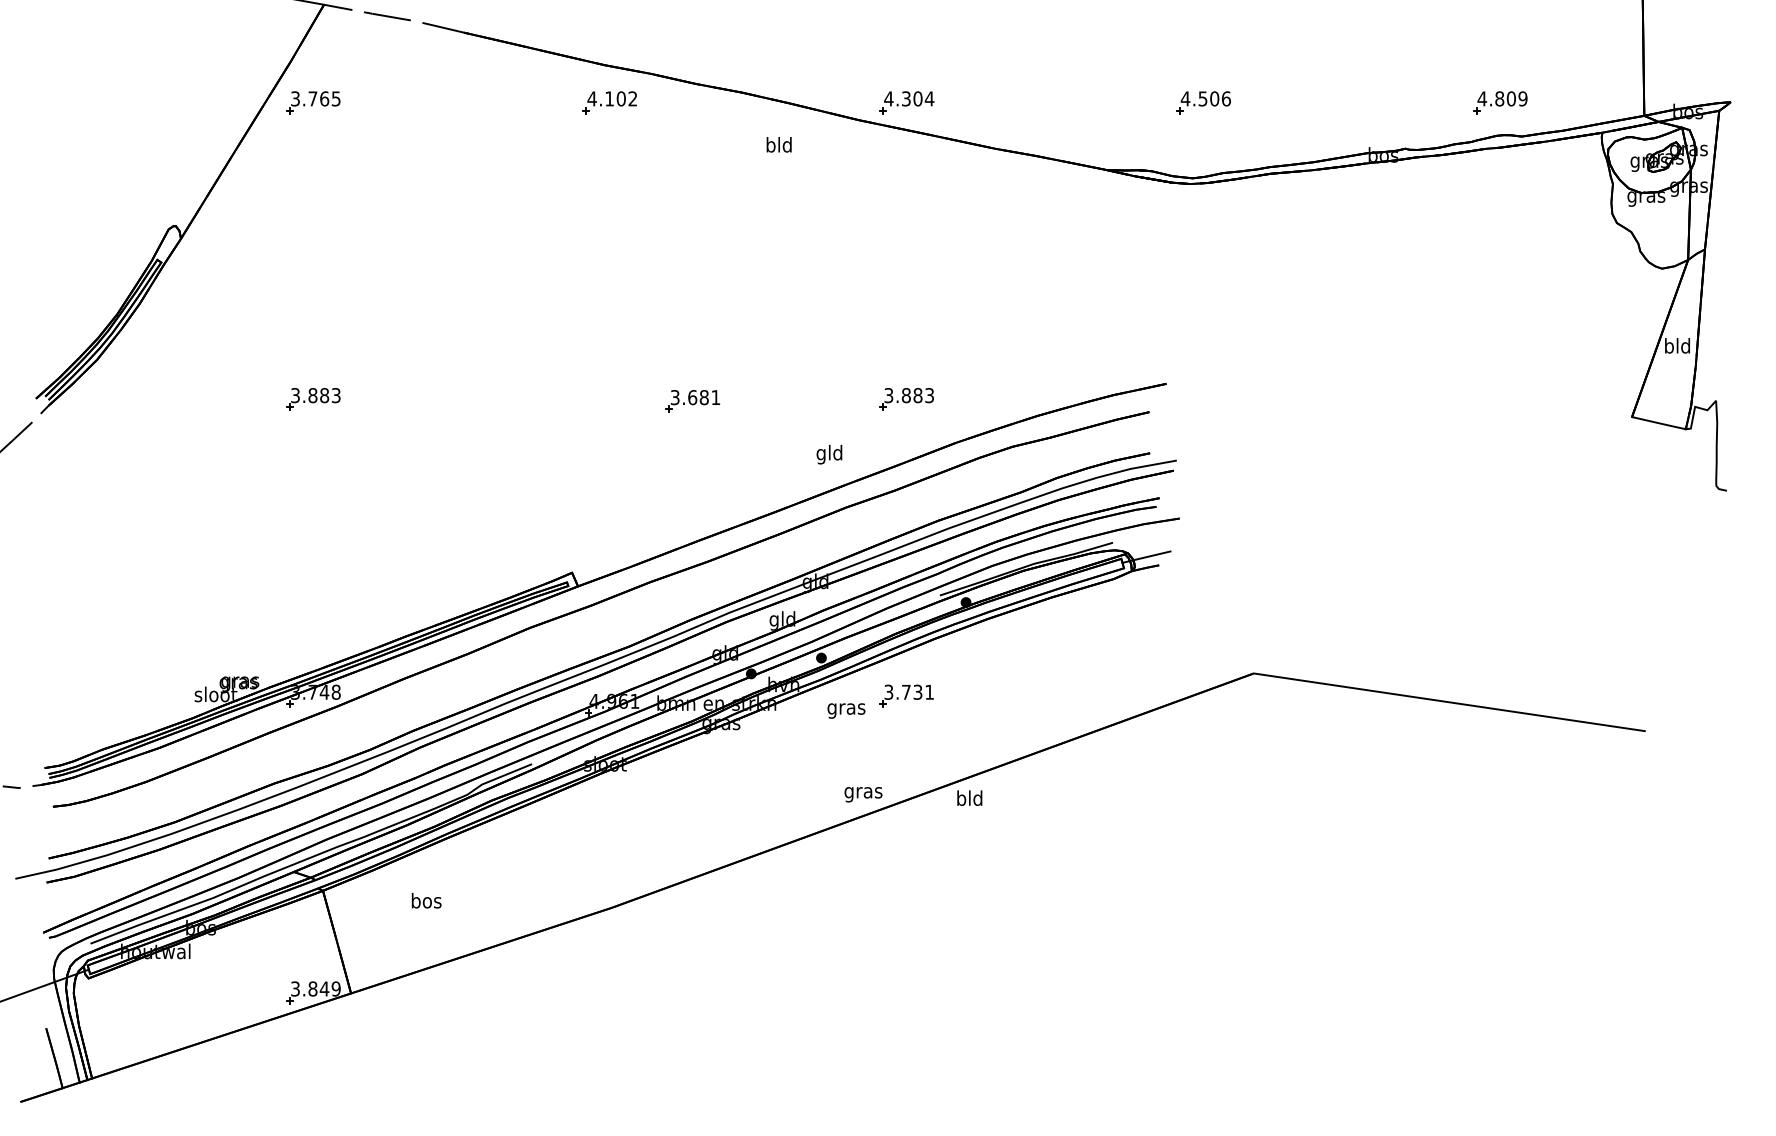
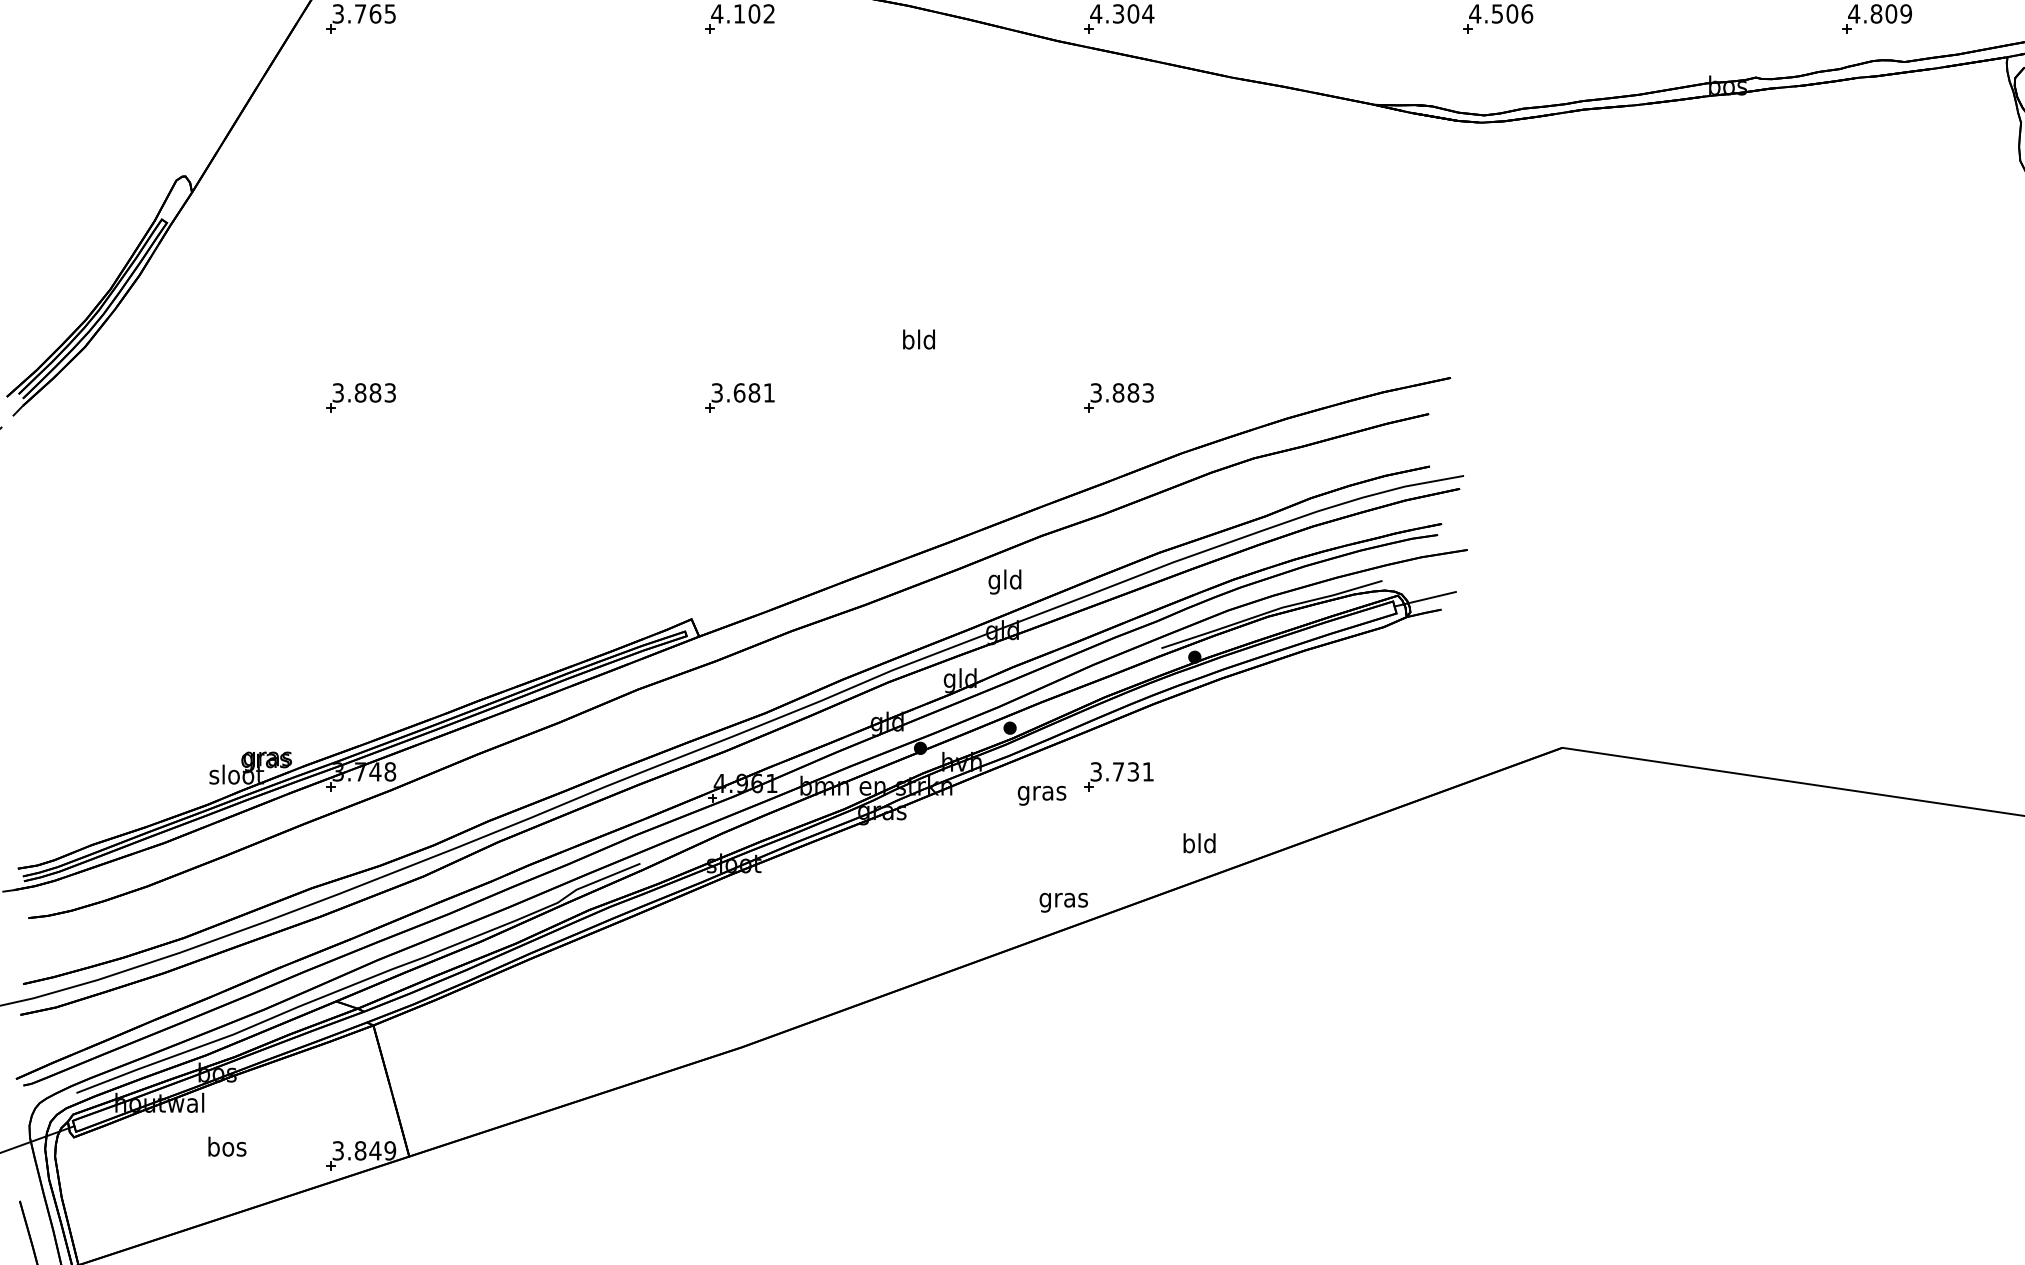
text: (778, 144) -> (918, 339), moved
part: (692, 401) -> (739, 397), moved
text: (829, 454) -> (1005, 581), moved
text: (969, 797) -> (1199, 842), moved
text: (426, 900) -> (227, 1146), moved

